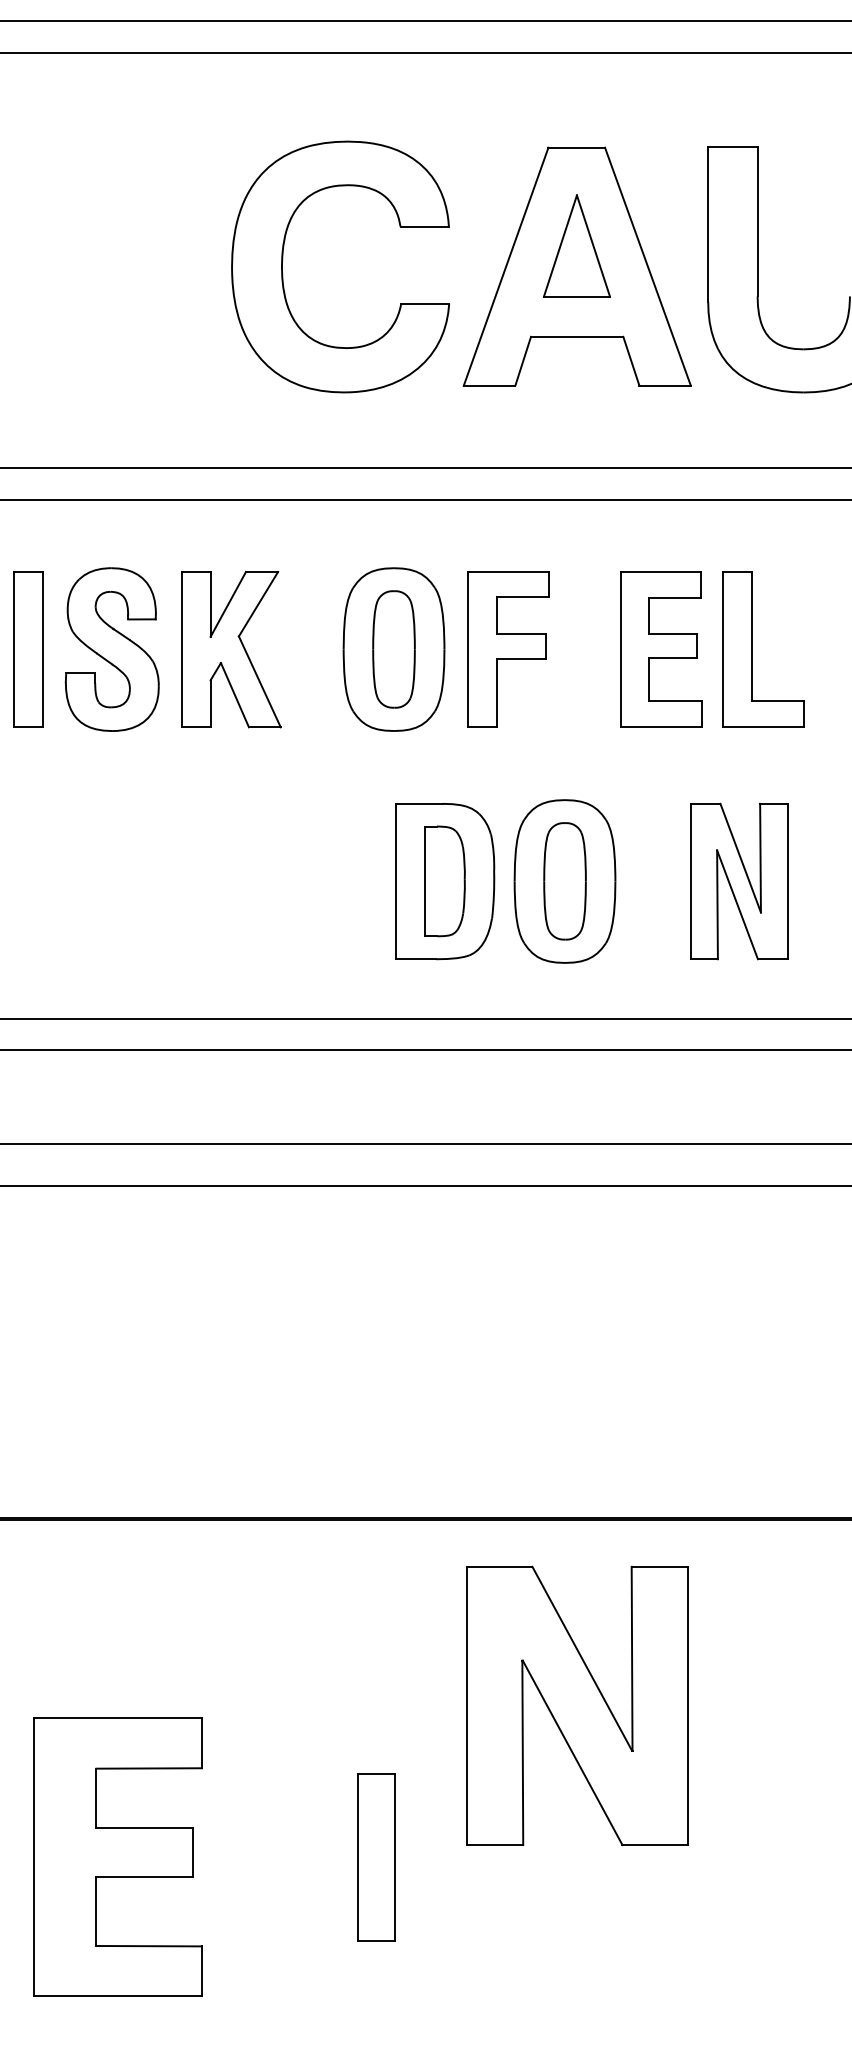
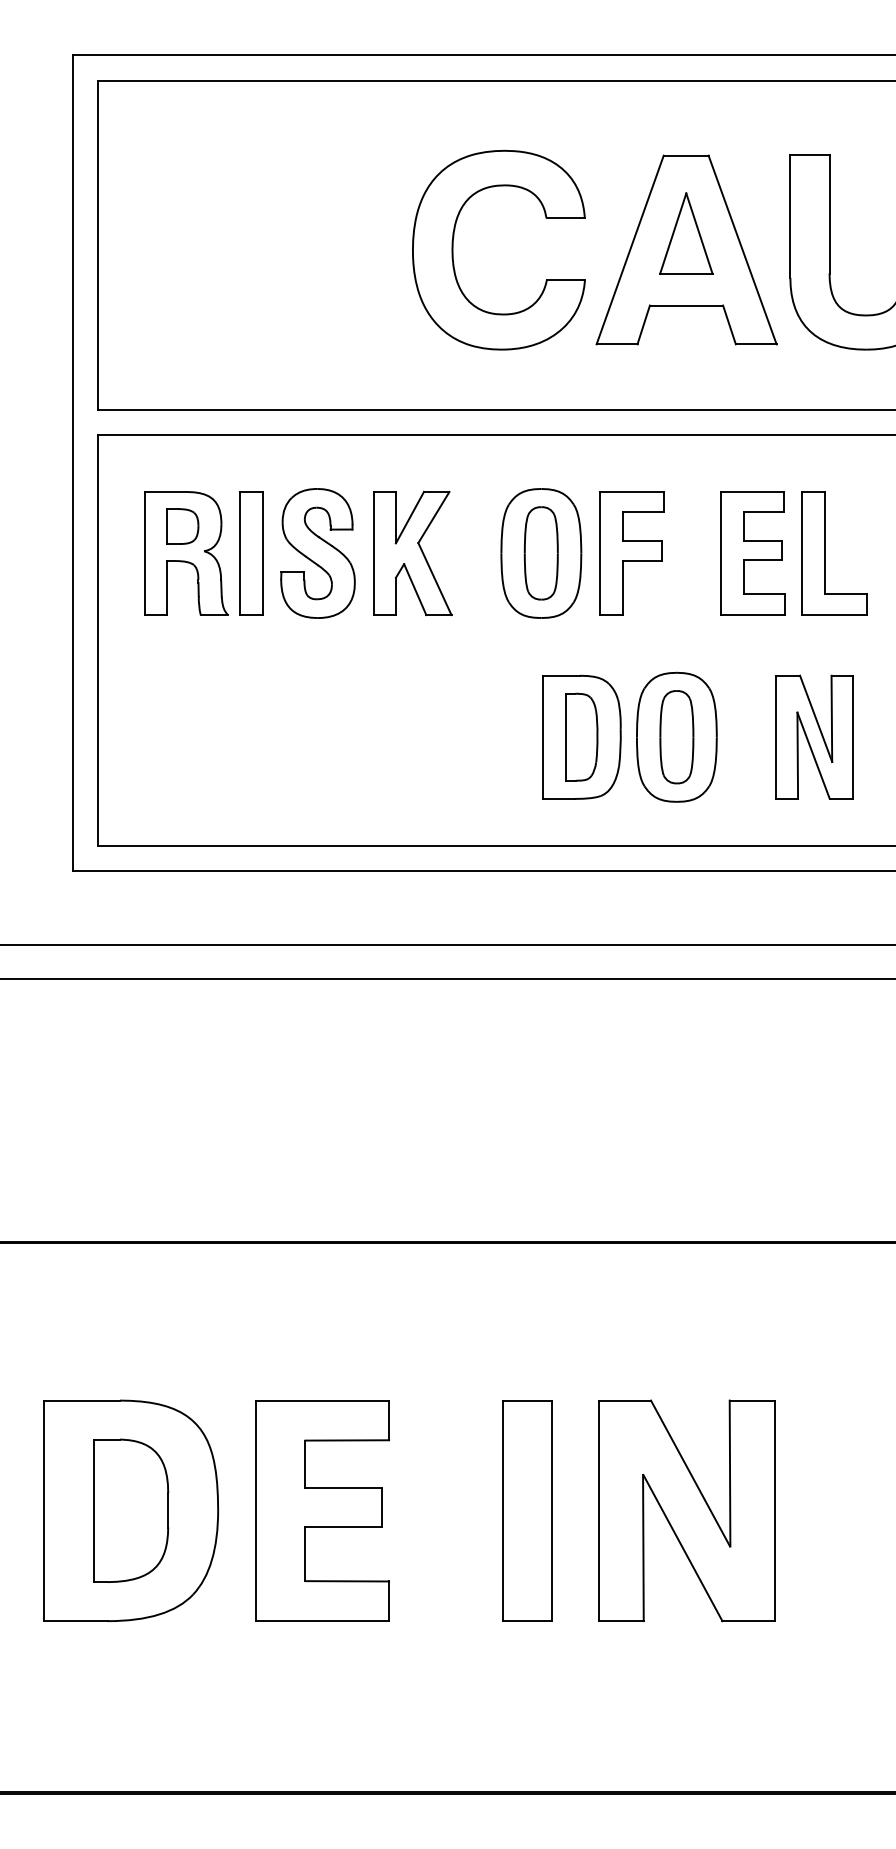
part: (577, 1705) -> (686, 1510), moved
part: (376, 1856) -> (527, 1510), size x1.67

